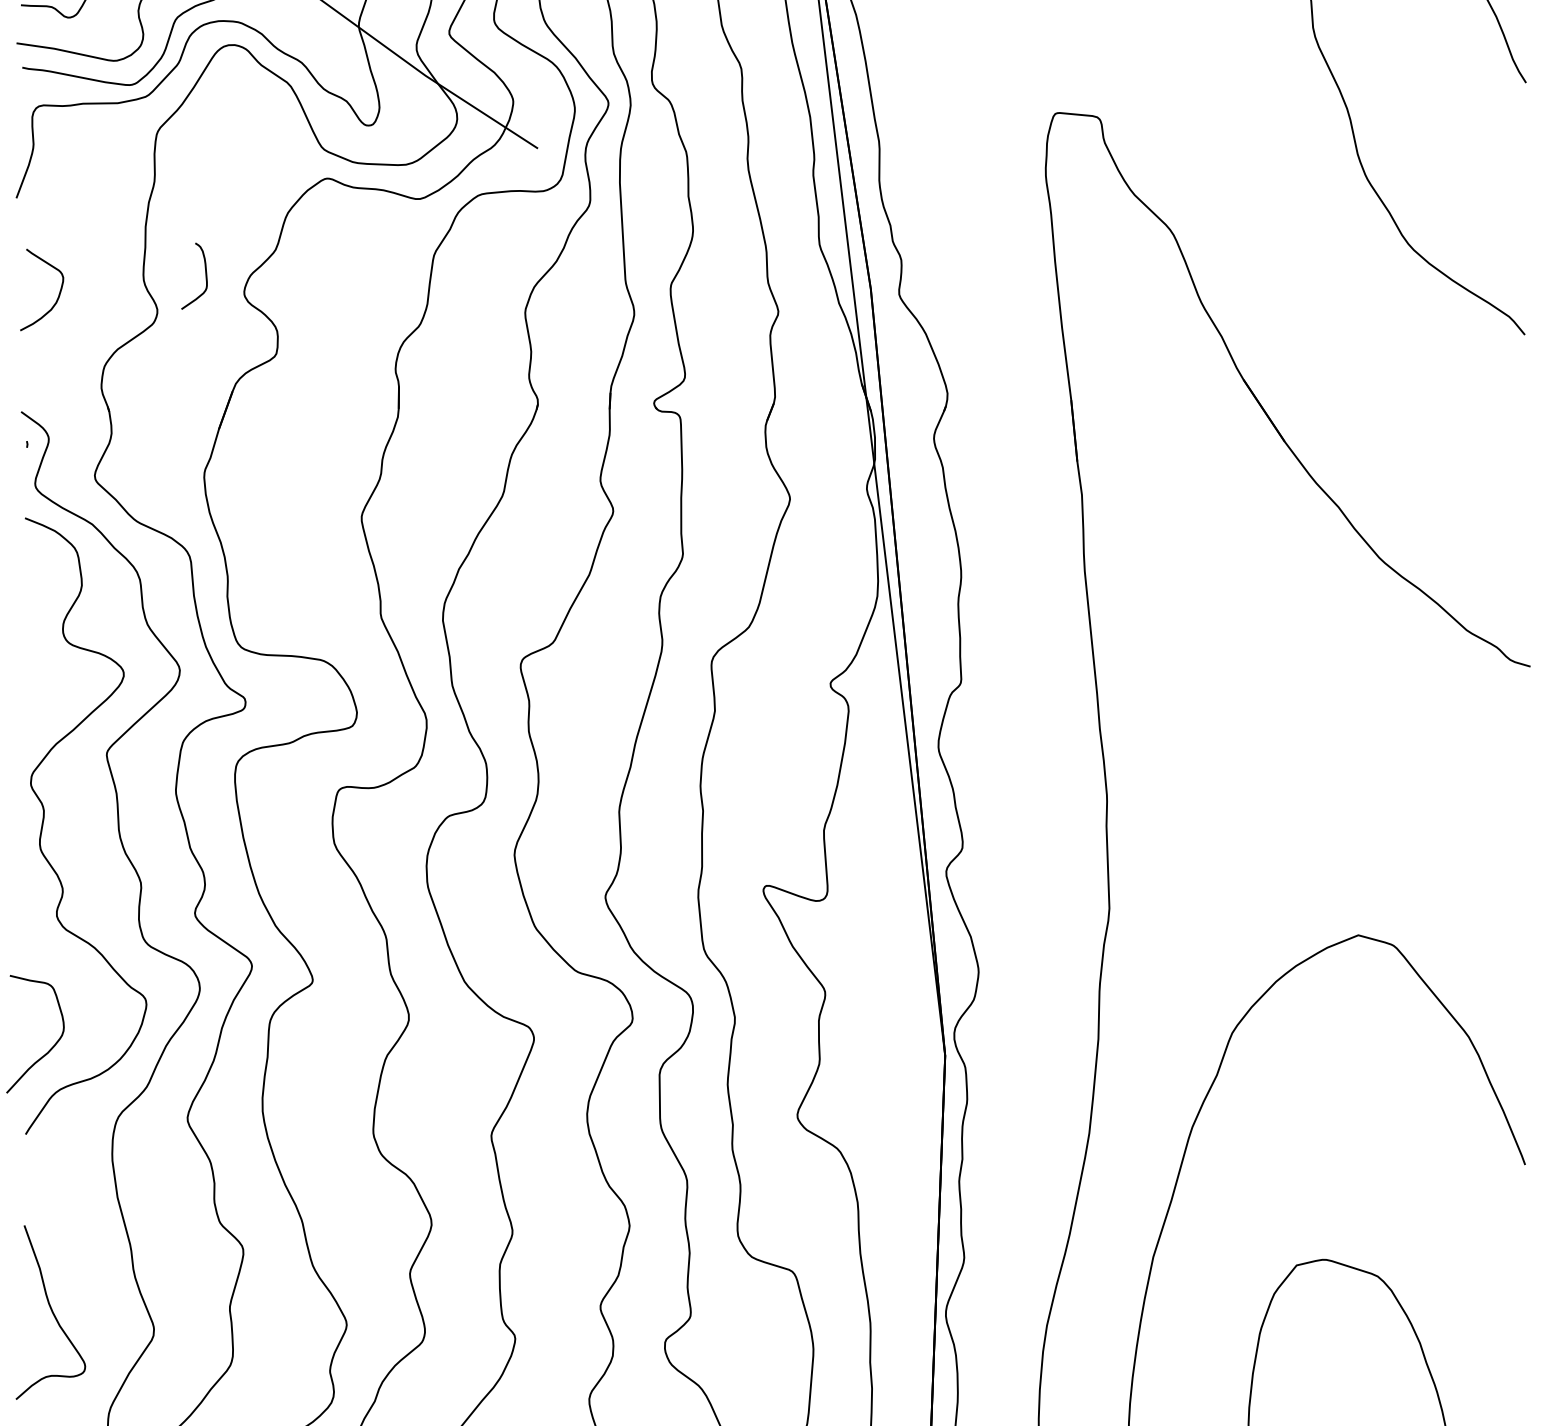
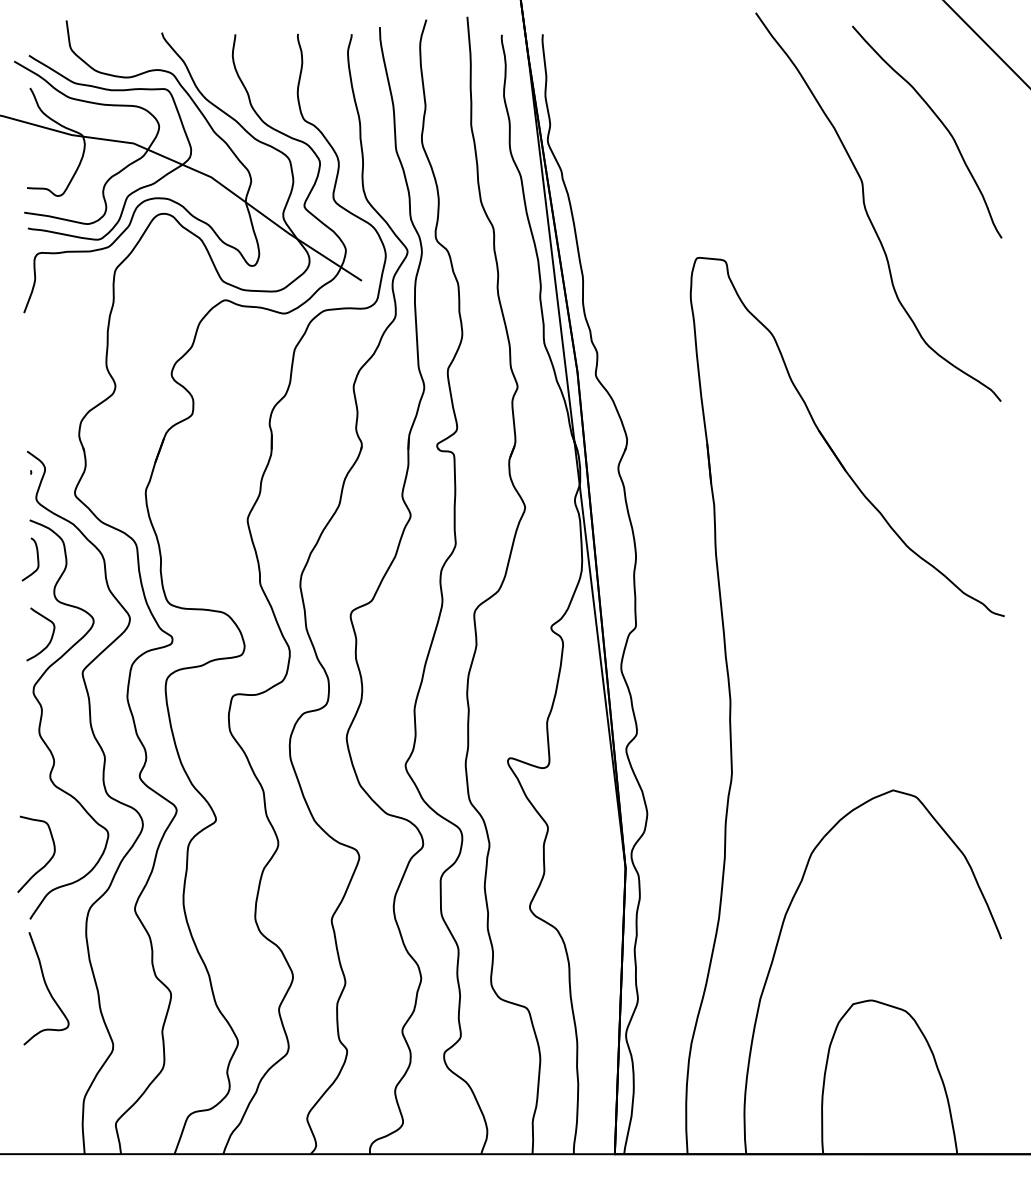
curve: (205, 276) -> (37, 559), moved
curve: (57, 296) -> (50, 638), moved
curve: (50, 1312) -> (46, 988), moved

